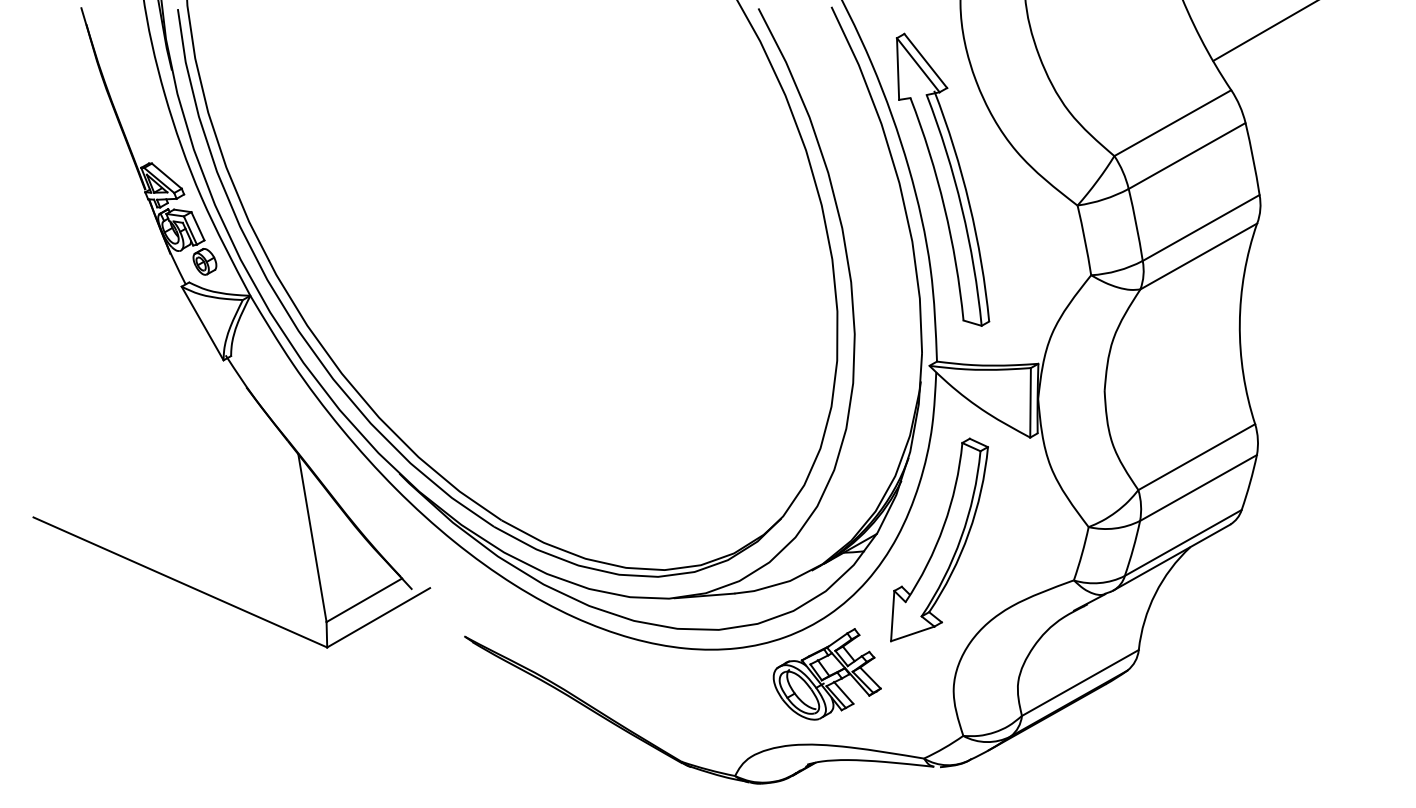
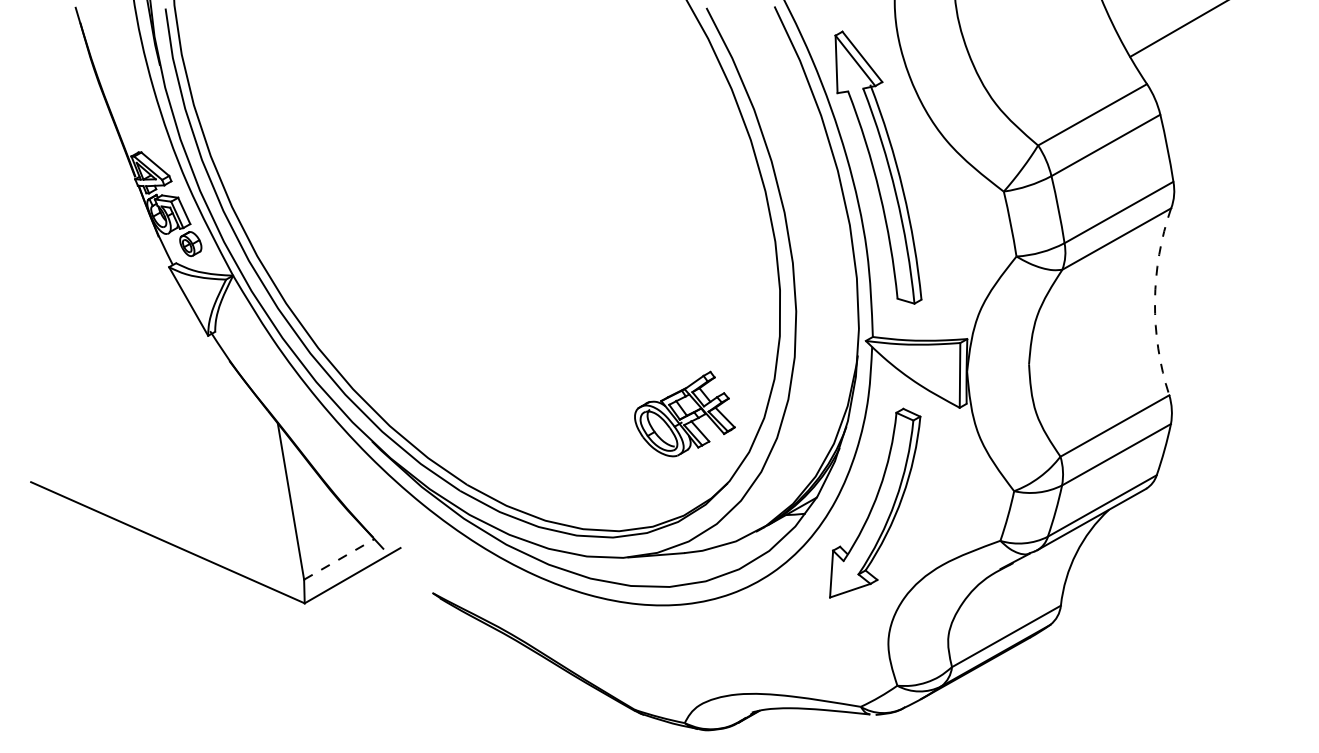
arc: (1239, 323) -> (1154, 301), solid -> dashed
line: (364, 600) -> (339, 559), solid -> dashed
part: (826, 674) -> (684, 414), moved

